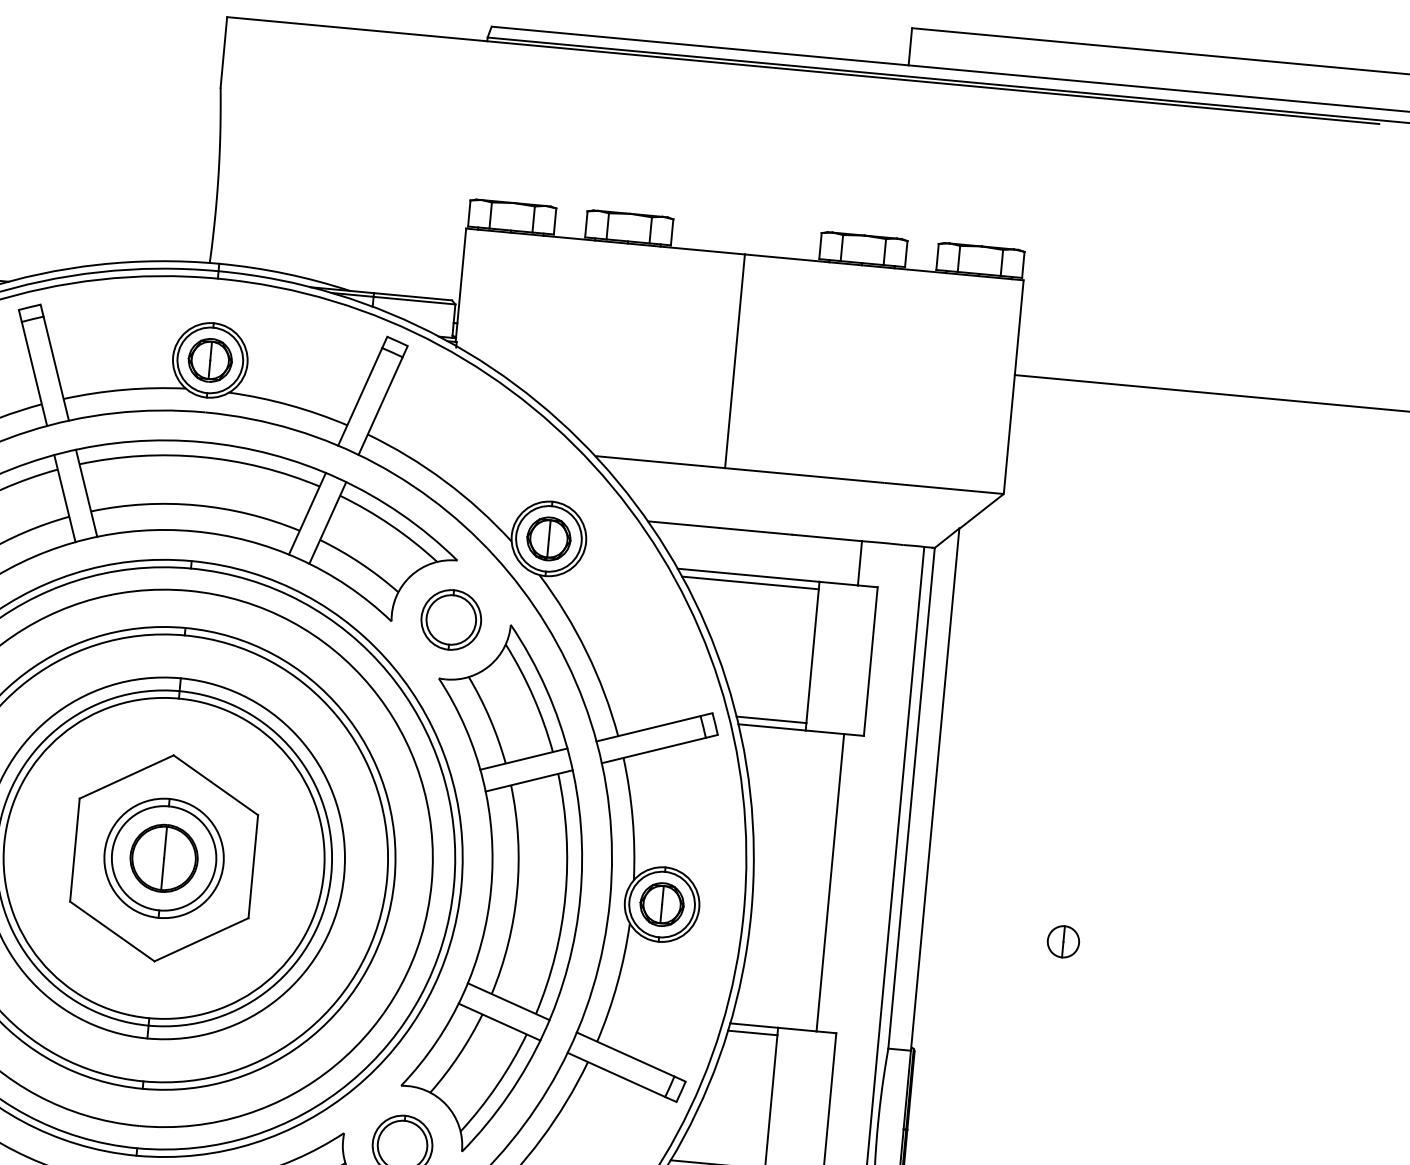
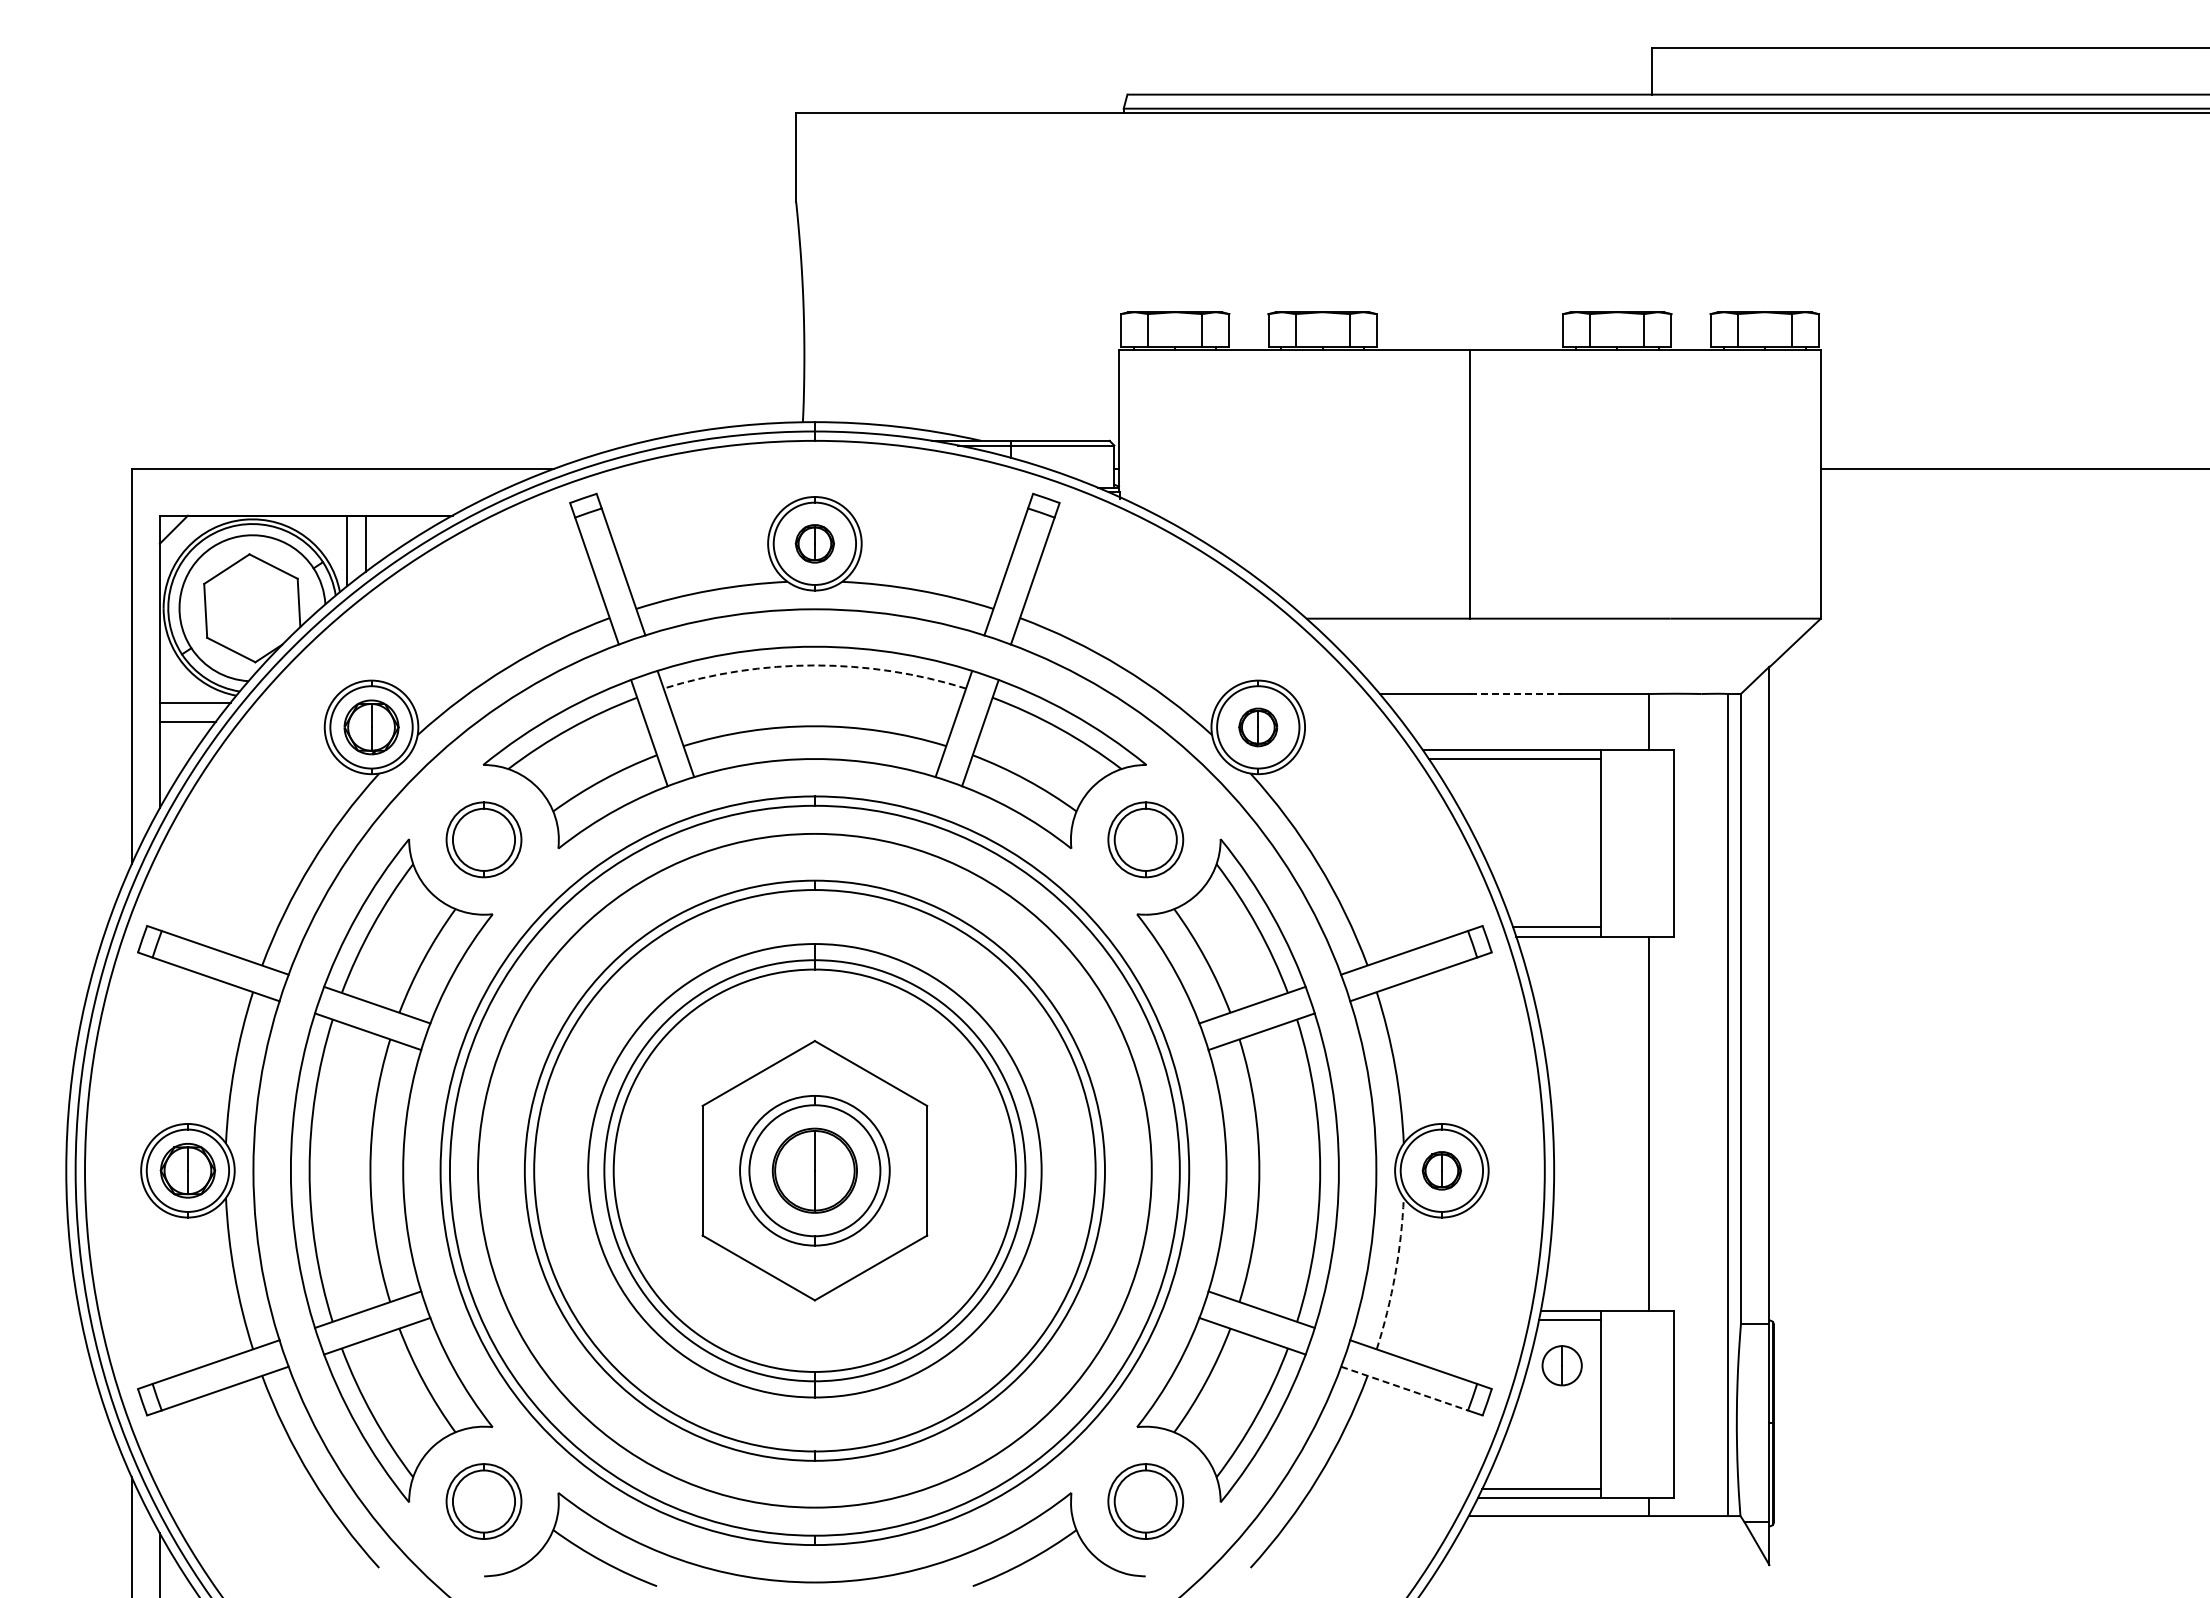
part: (210, 360) -> (814, 543), size x0.7
arc: (201, 457) -> (814, 665), solid -> dashed
line: (755, 530) -> (1515, 693), solid -> dashed
part: (549, 539) -> (1258, 727), size x0.7
part: (661, 904) -> (1441, 1170), size x0.7
part: (1062, 941) -> (1561, 1365), moved
arc: (617, 983) -> (1395, 1274), solid -> dashed
line: (617, 1074) -> (1405, 1388), solid -> dashed

